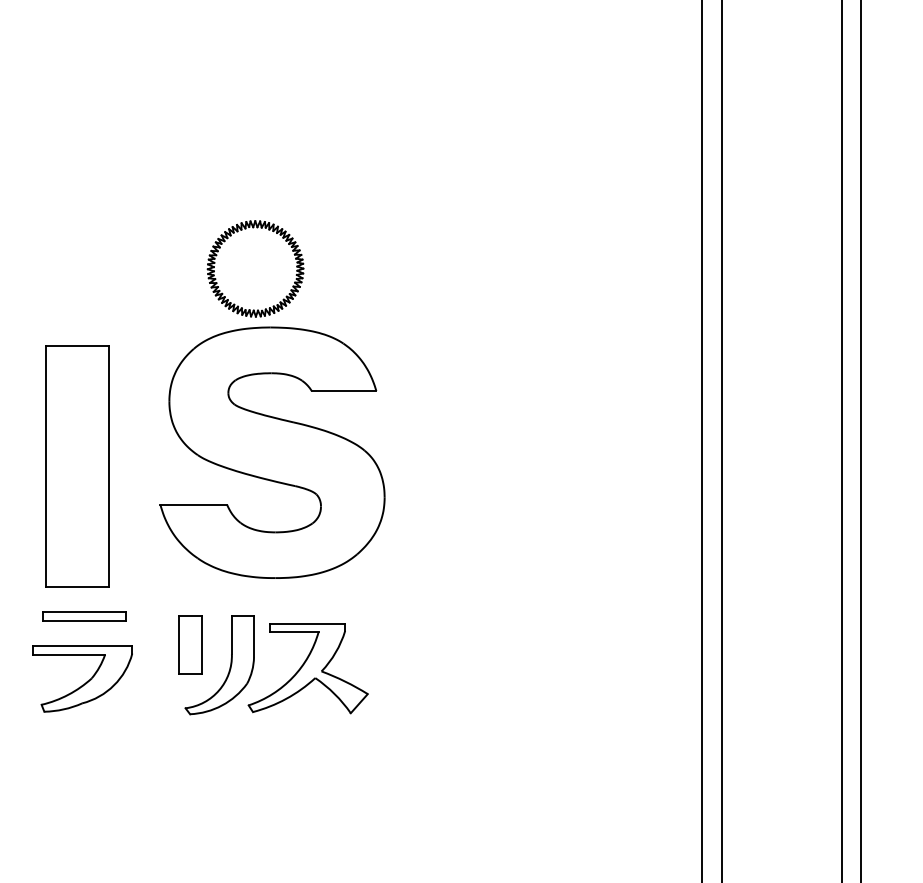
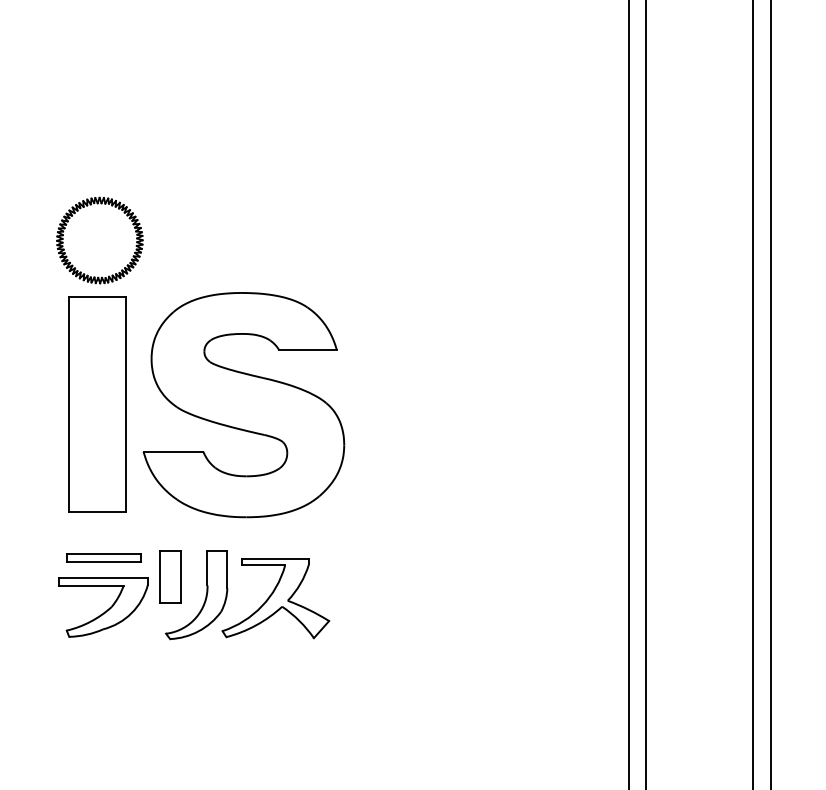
part: (255, 268) -> (99, 240), moved
part: (77, 466) -> (97, 404), moved
part: (84, 616) -> (104, 557), moved
part: (82, 678) -> (103, 607), moved

